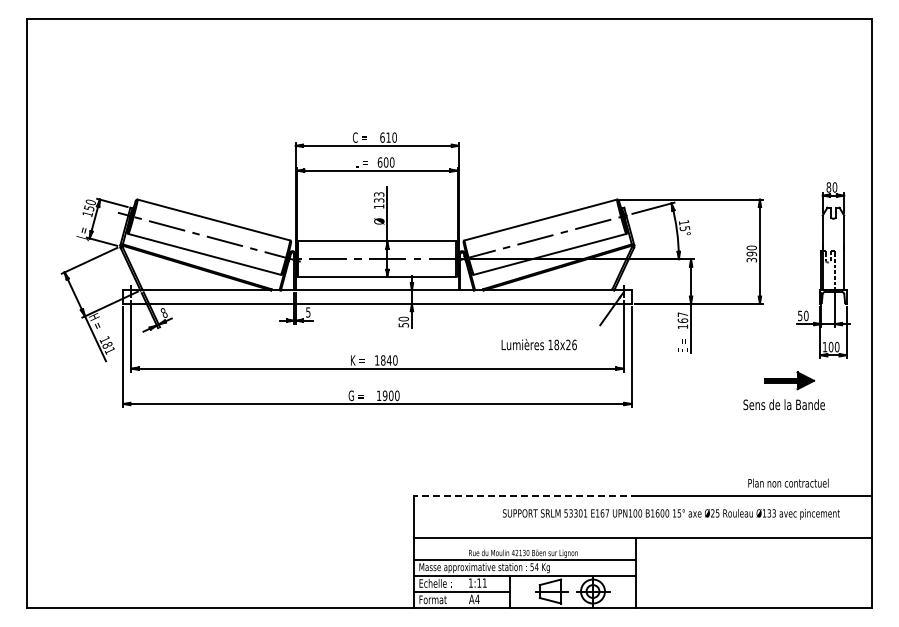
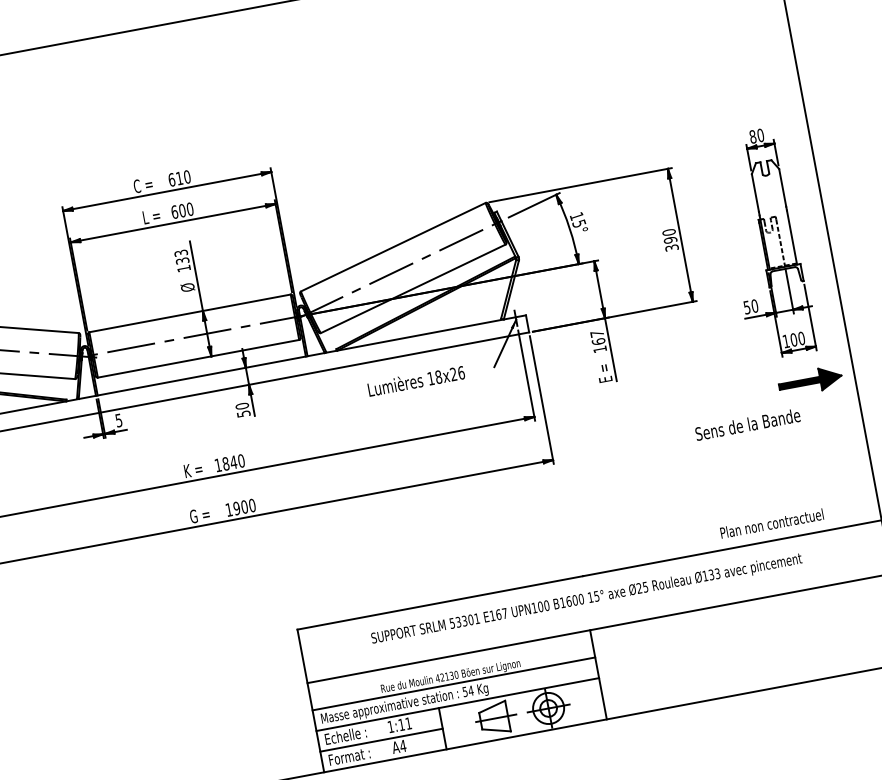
text: (538, 344) -> (415, 380), moved
part: (789, 380) -> (810, 381), moved
line: (525, 496) -> (439, 603), dashed -> solid
text: (670, 514) -> (585, 599), moved

